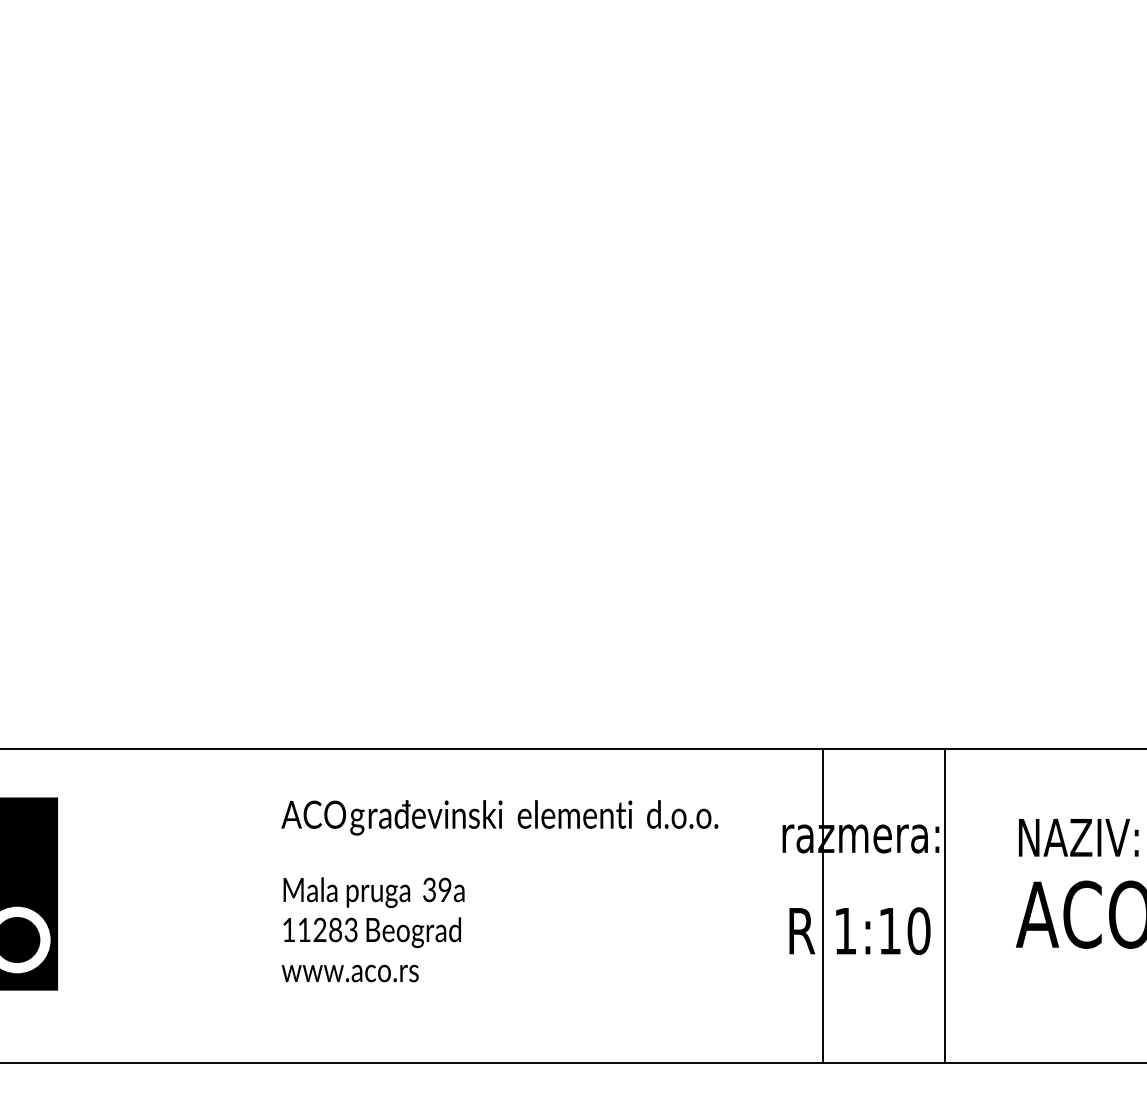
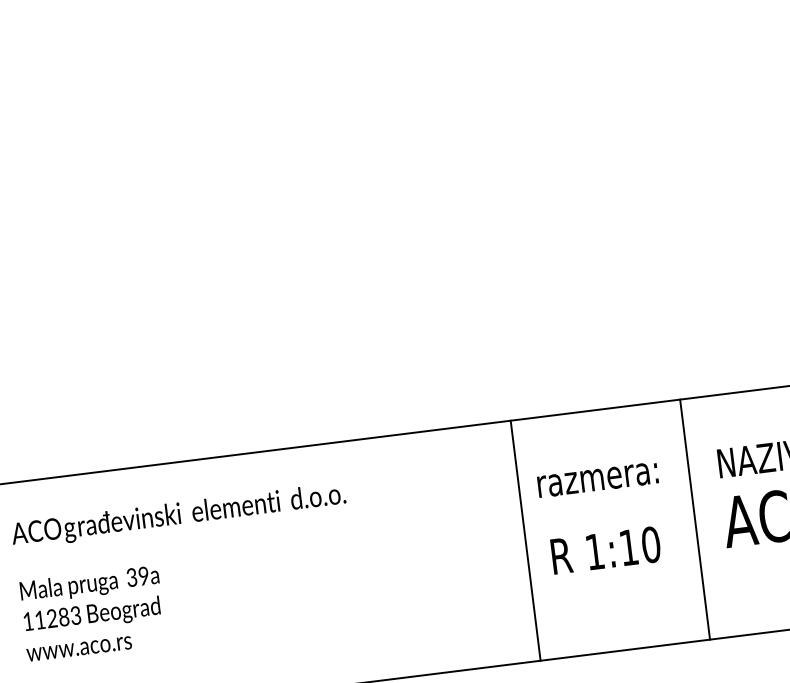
text: (499, 891) -> (185, 572), moved
line: (822, 905) -> (525, 540), moved
line: (944, 905) -> (694, 519), moved

